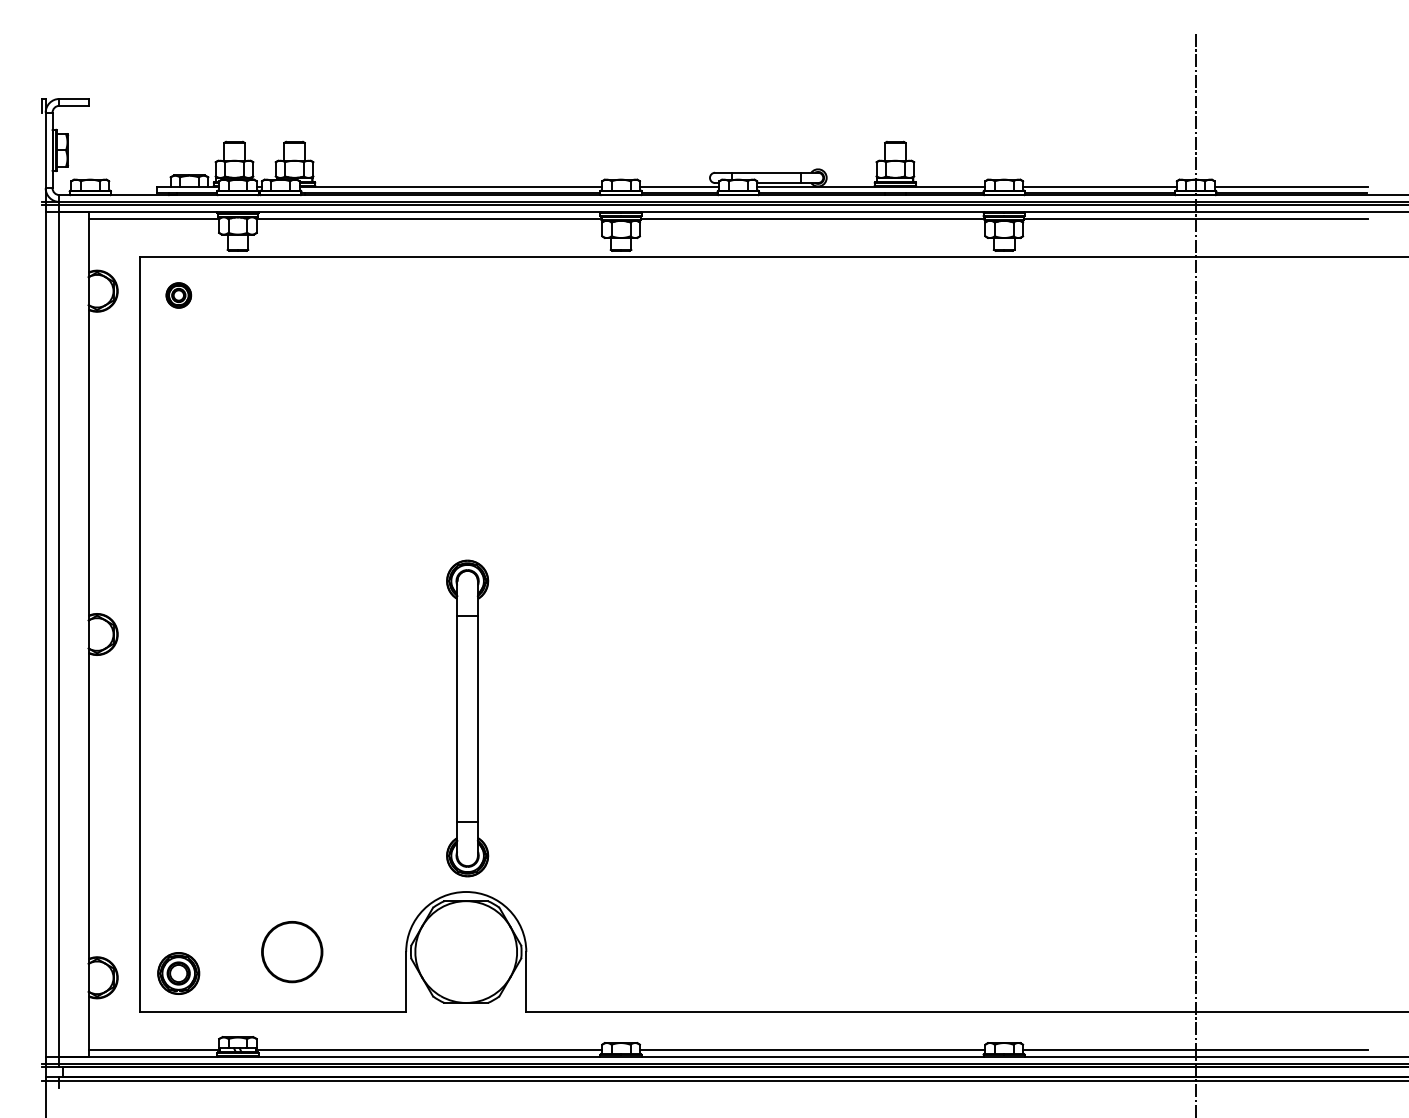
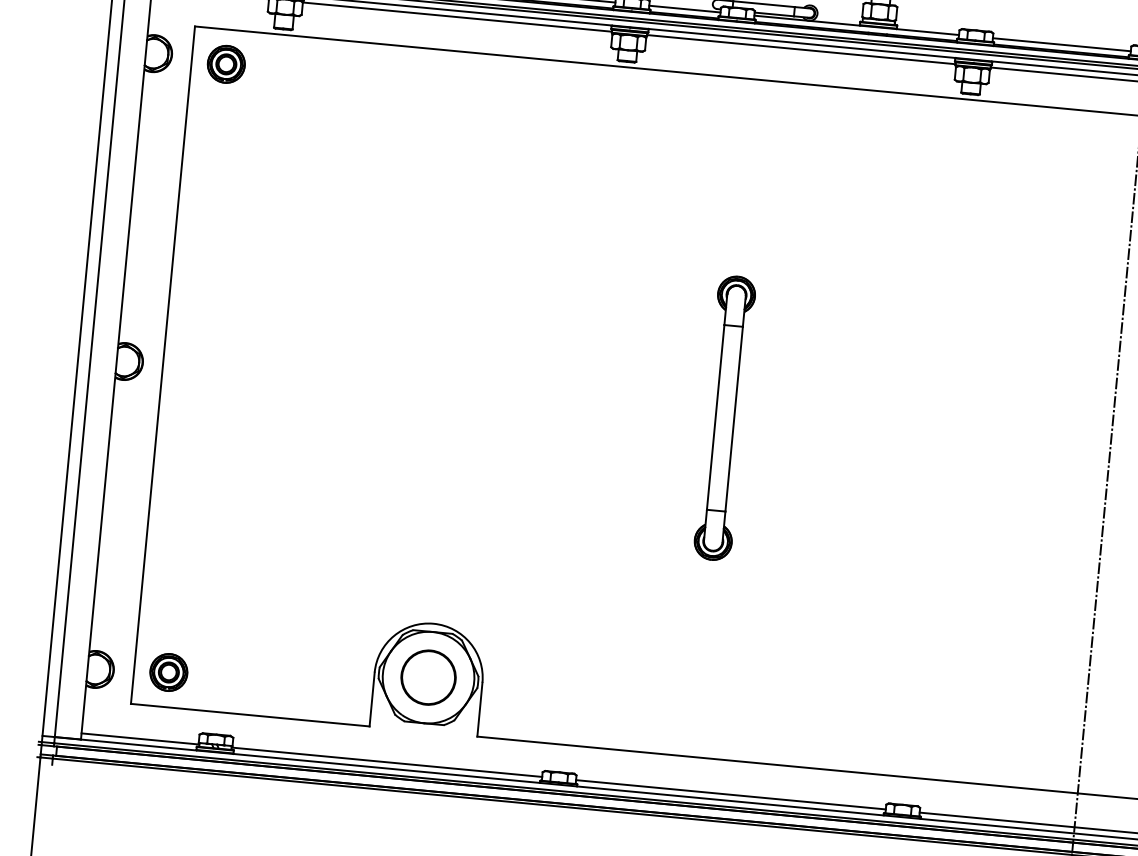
part: (178, 295) -> (226, 64), size x1.67
part: (467, 718) -> (724, 418), moved
part: (292, 952) -> (428, 678), moved

